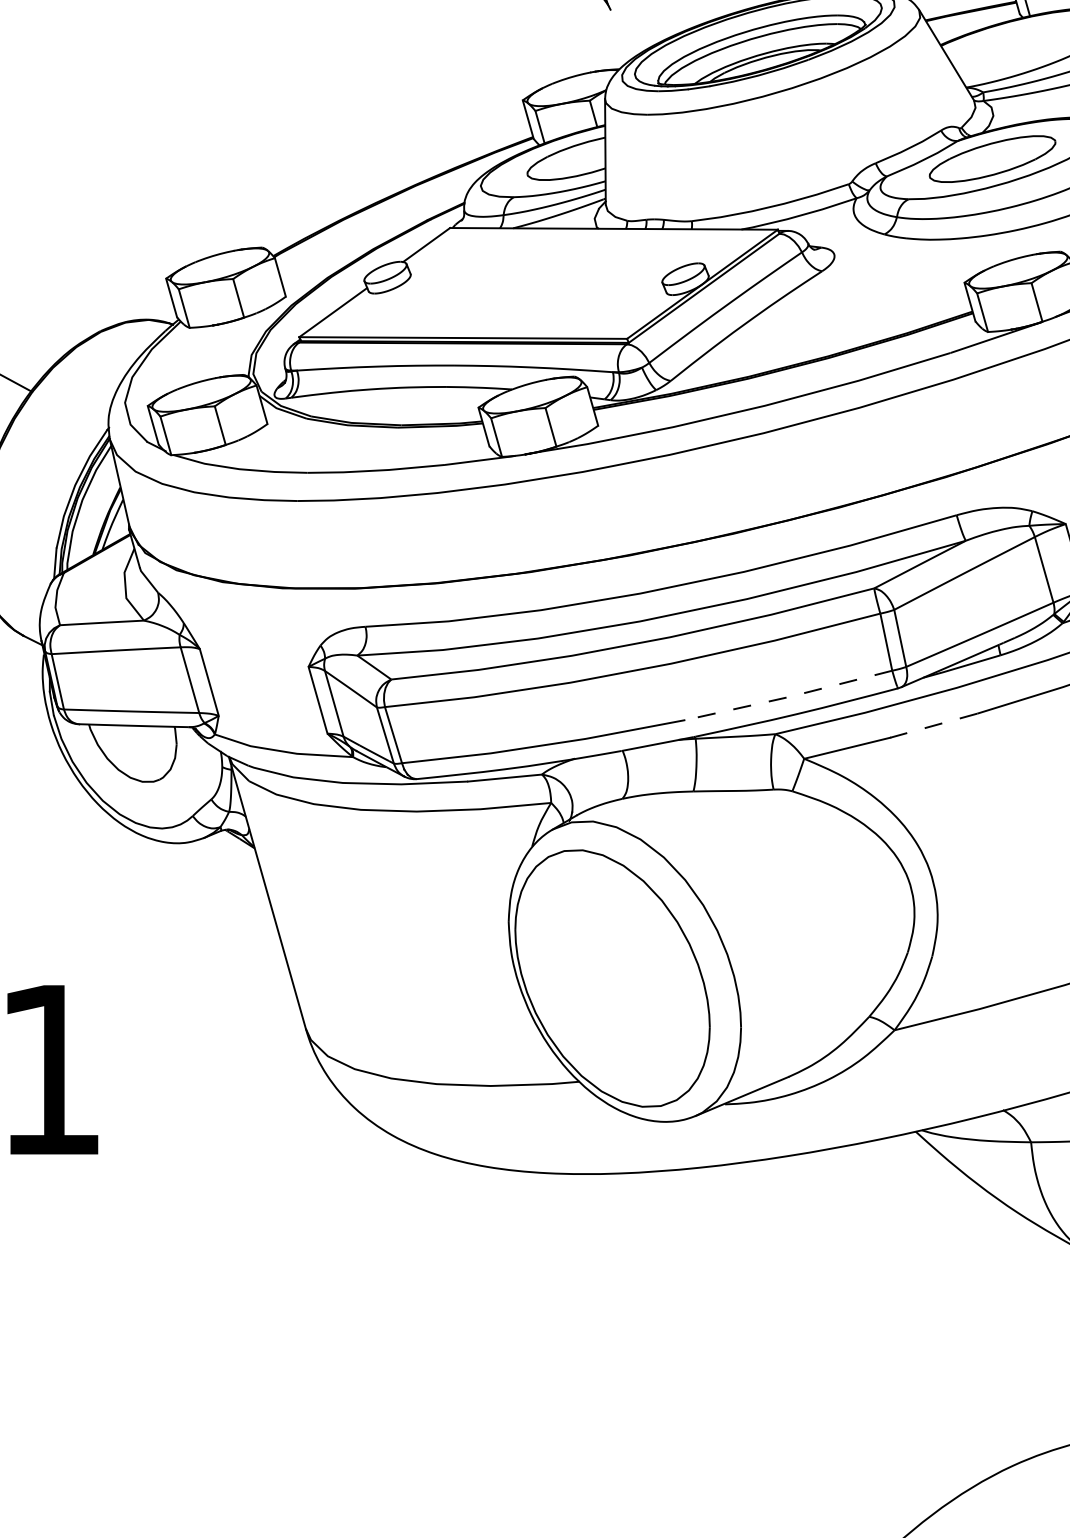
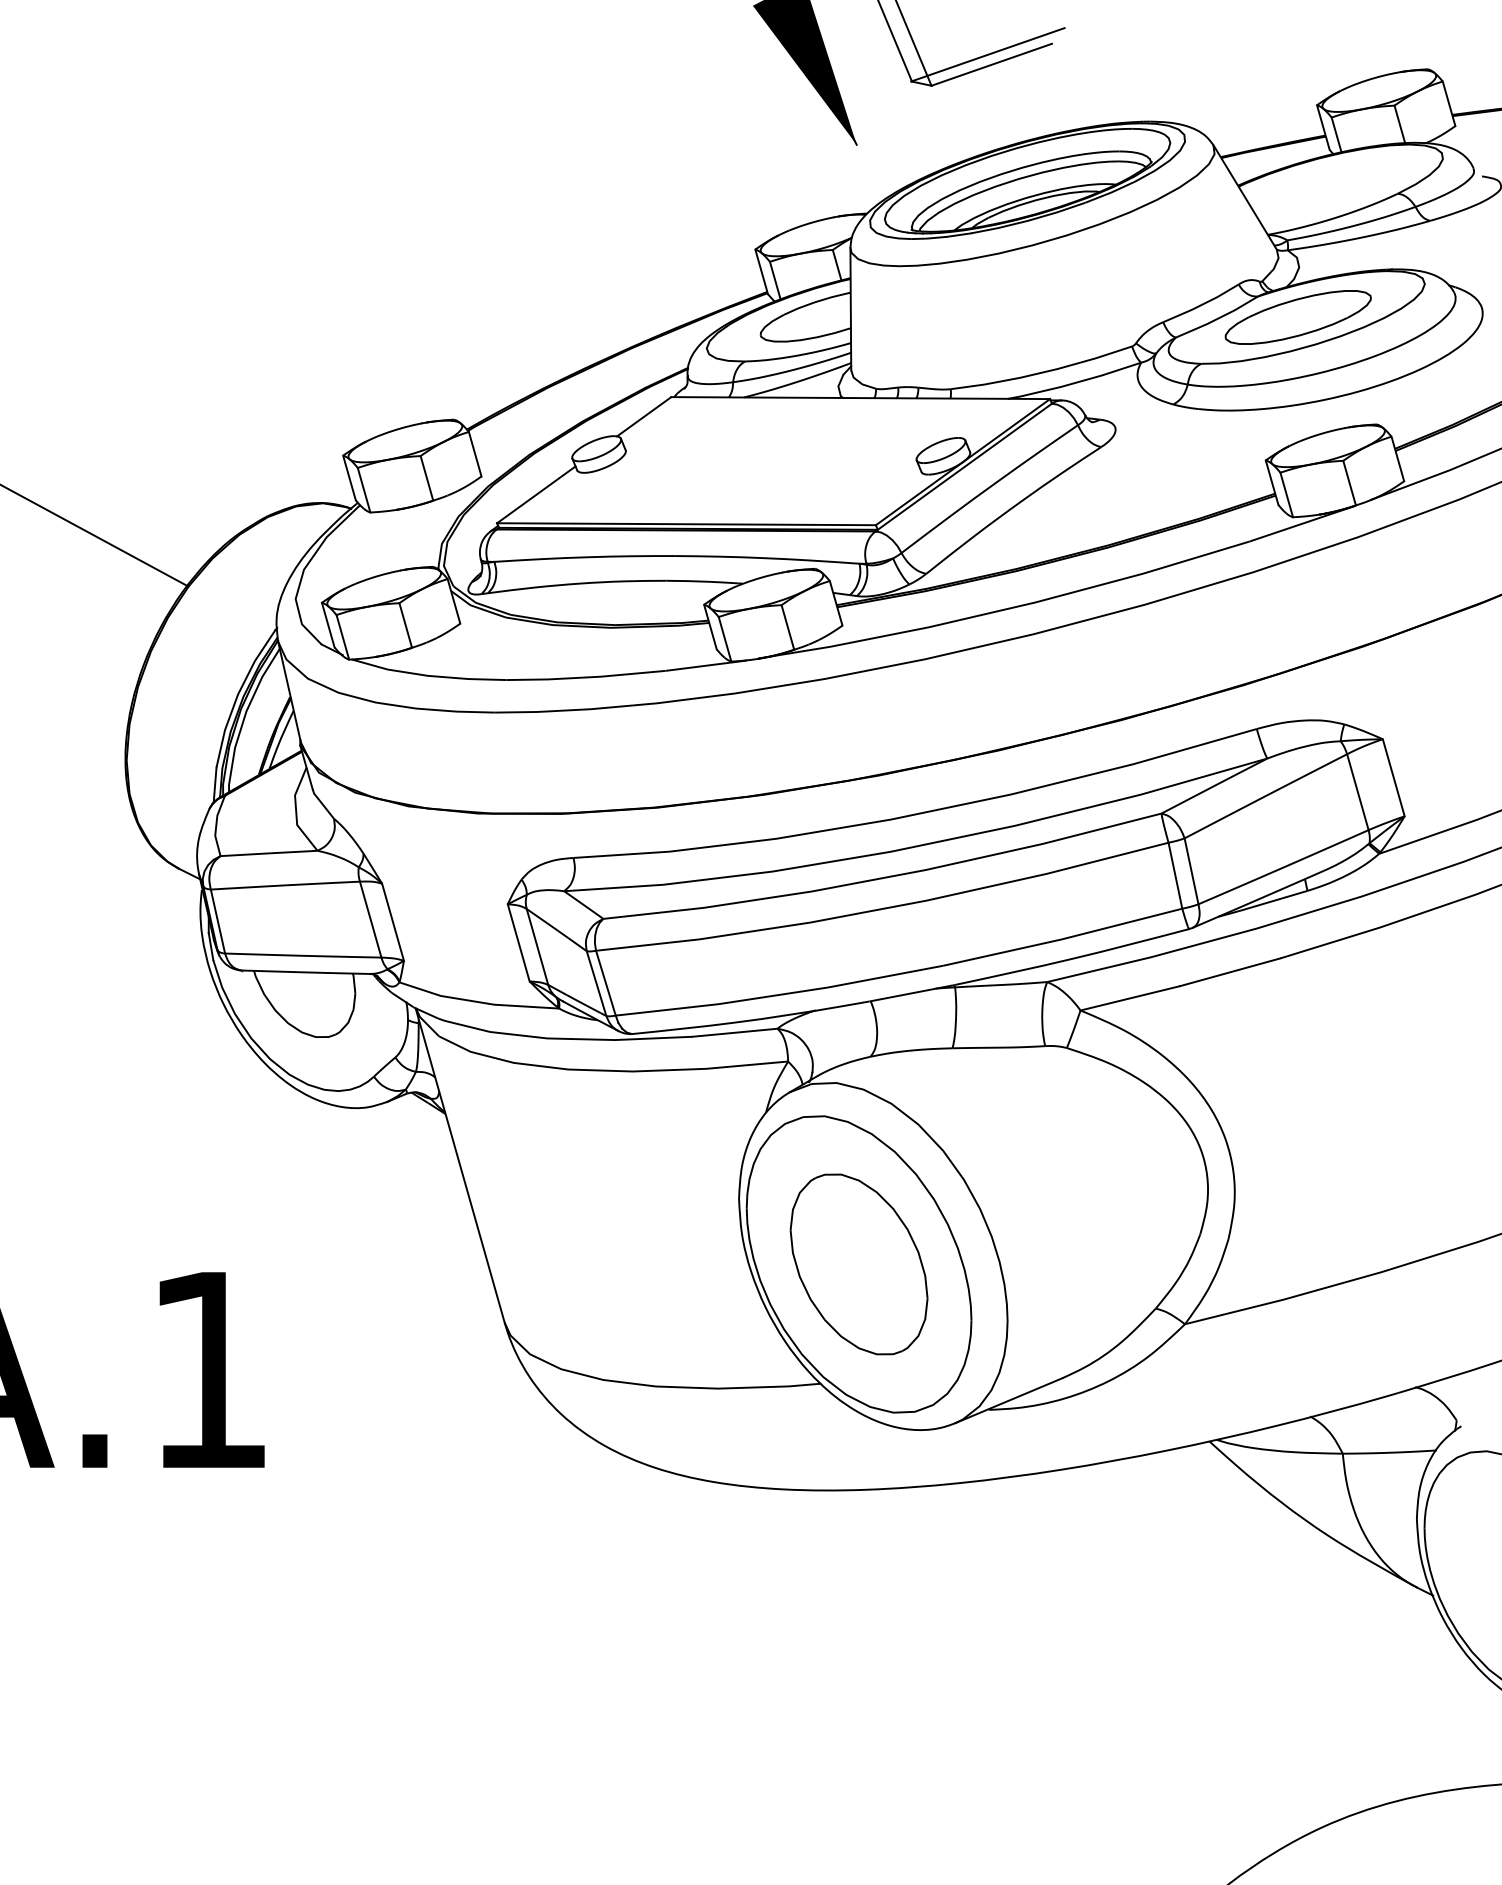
line: (788, 697) -> (1062, 939), dashed -> solid
line: (933, 725) -> (1229, 972), dashed -> solid
part: (612, 978) -> (858, 1264), added

